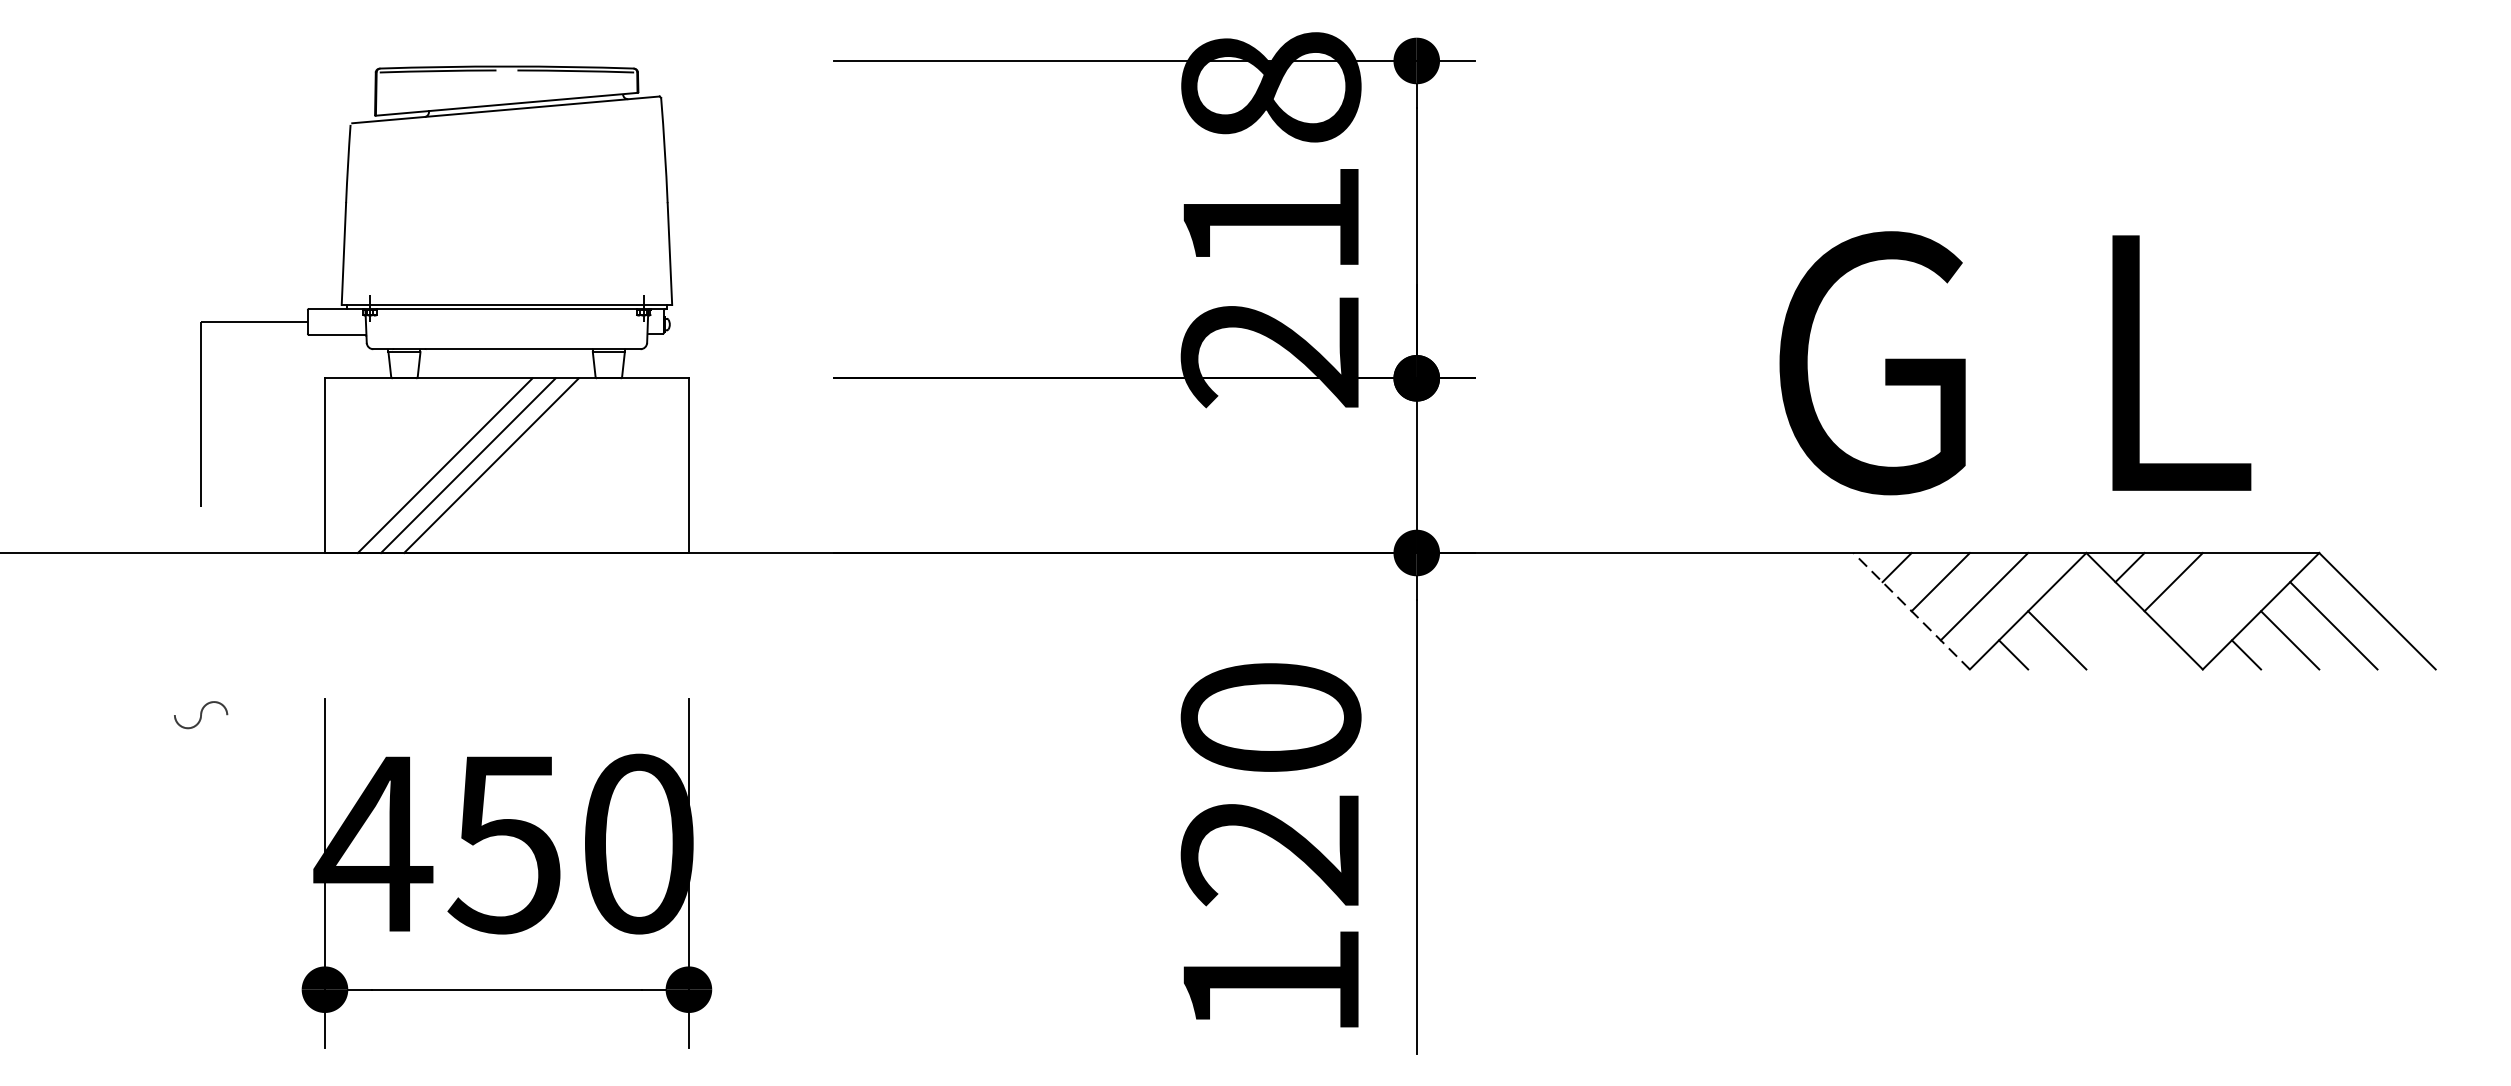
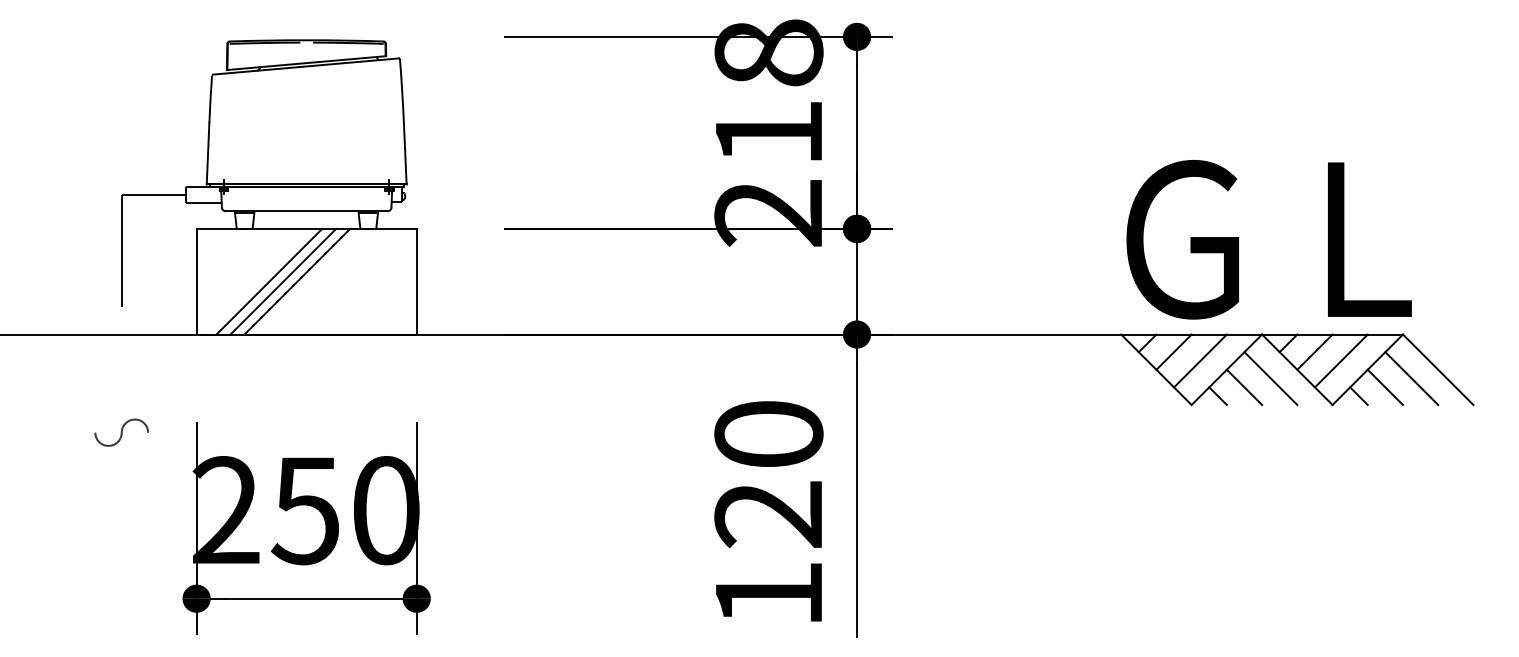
text: (2014, 362) -> (1268, 239), moved
line: (2215, 595) -> (1340, 360), added
line: (1911, 610) -> (1156, 369), dashed -> solid
line: (2100, 625) -> (1270, 378), added
part: (200, 714) -> (121, 432), size x1.67
text: (372, 842) -> (225, 509), 450 -> 250

